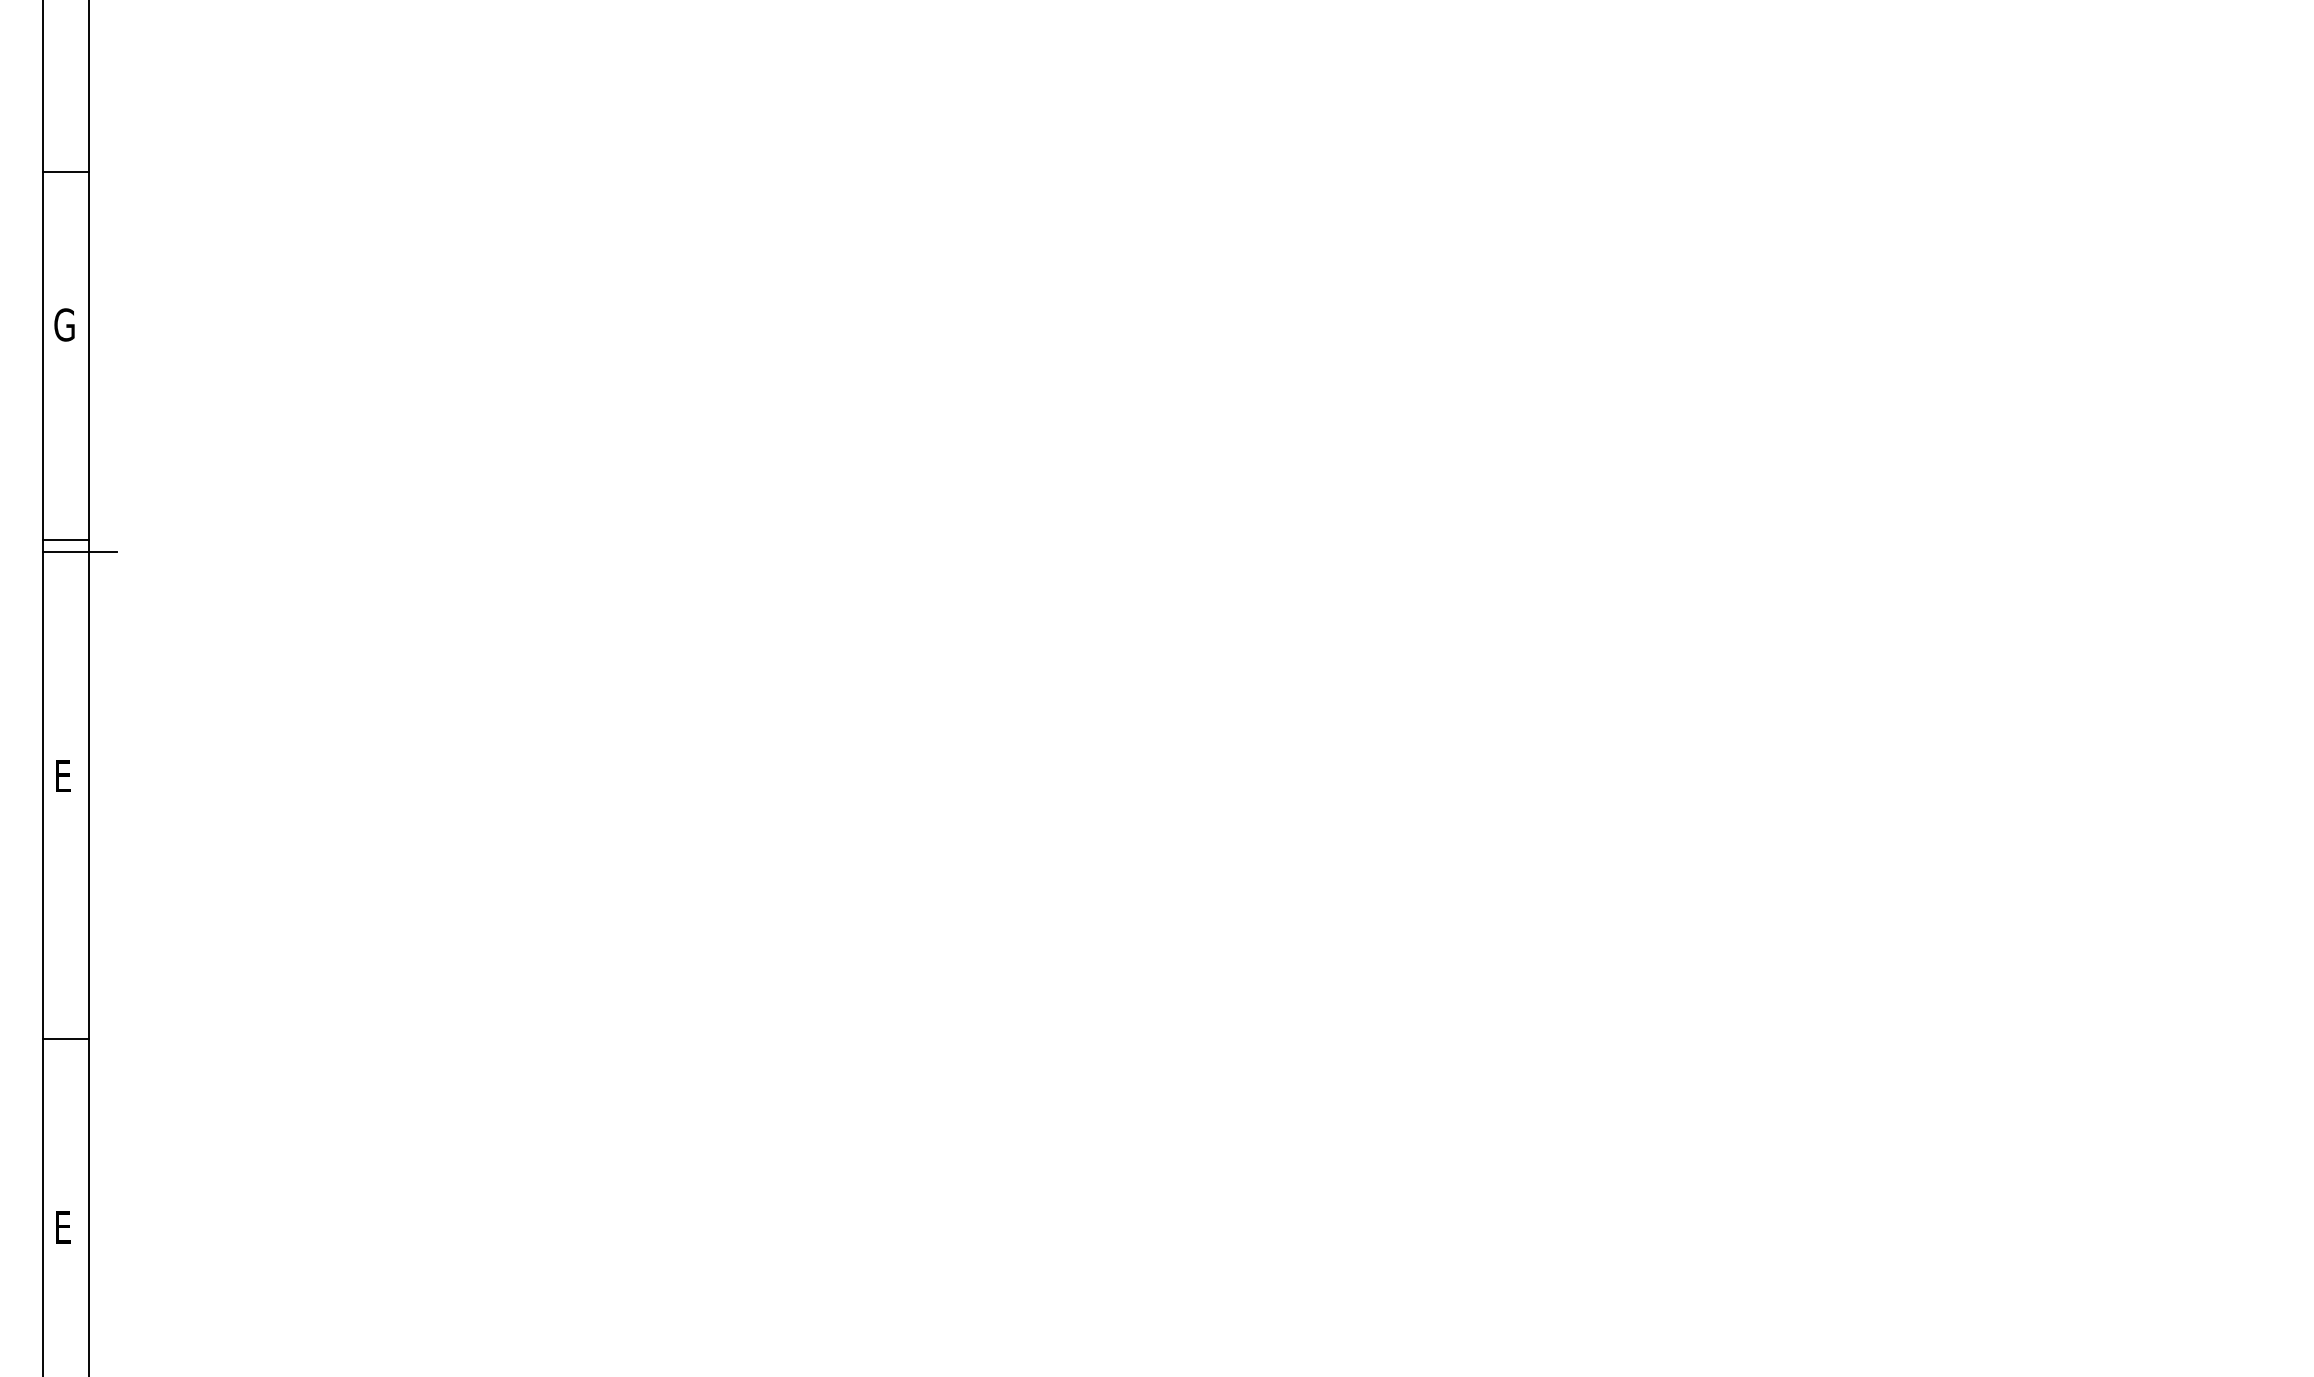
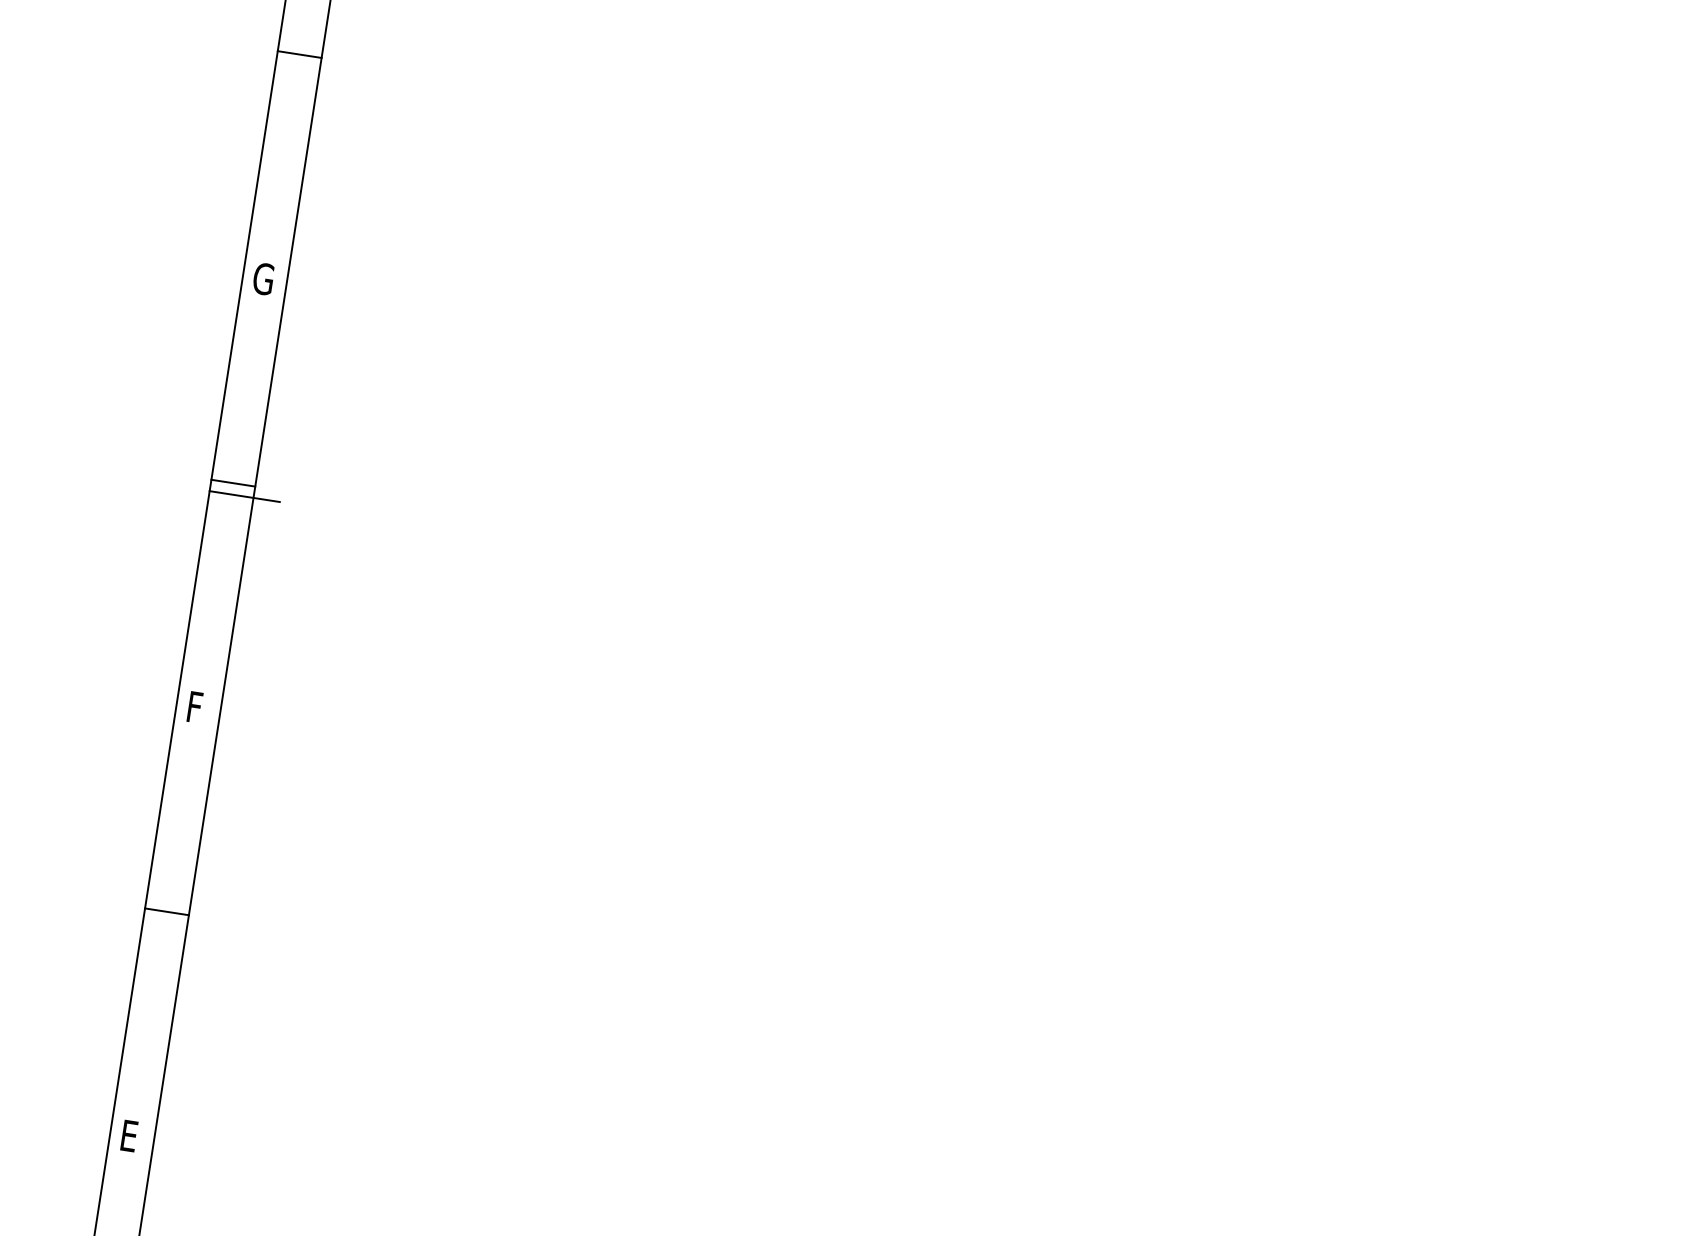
line: (65, 172) -> (299, 54), moved
text: (64, 775) -> (197, 706), E -> F
line: (65, 1039) -> (166, 912), moved

